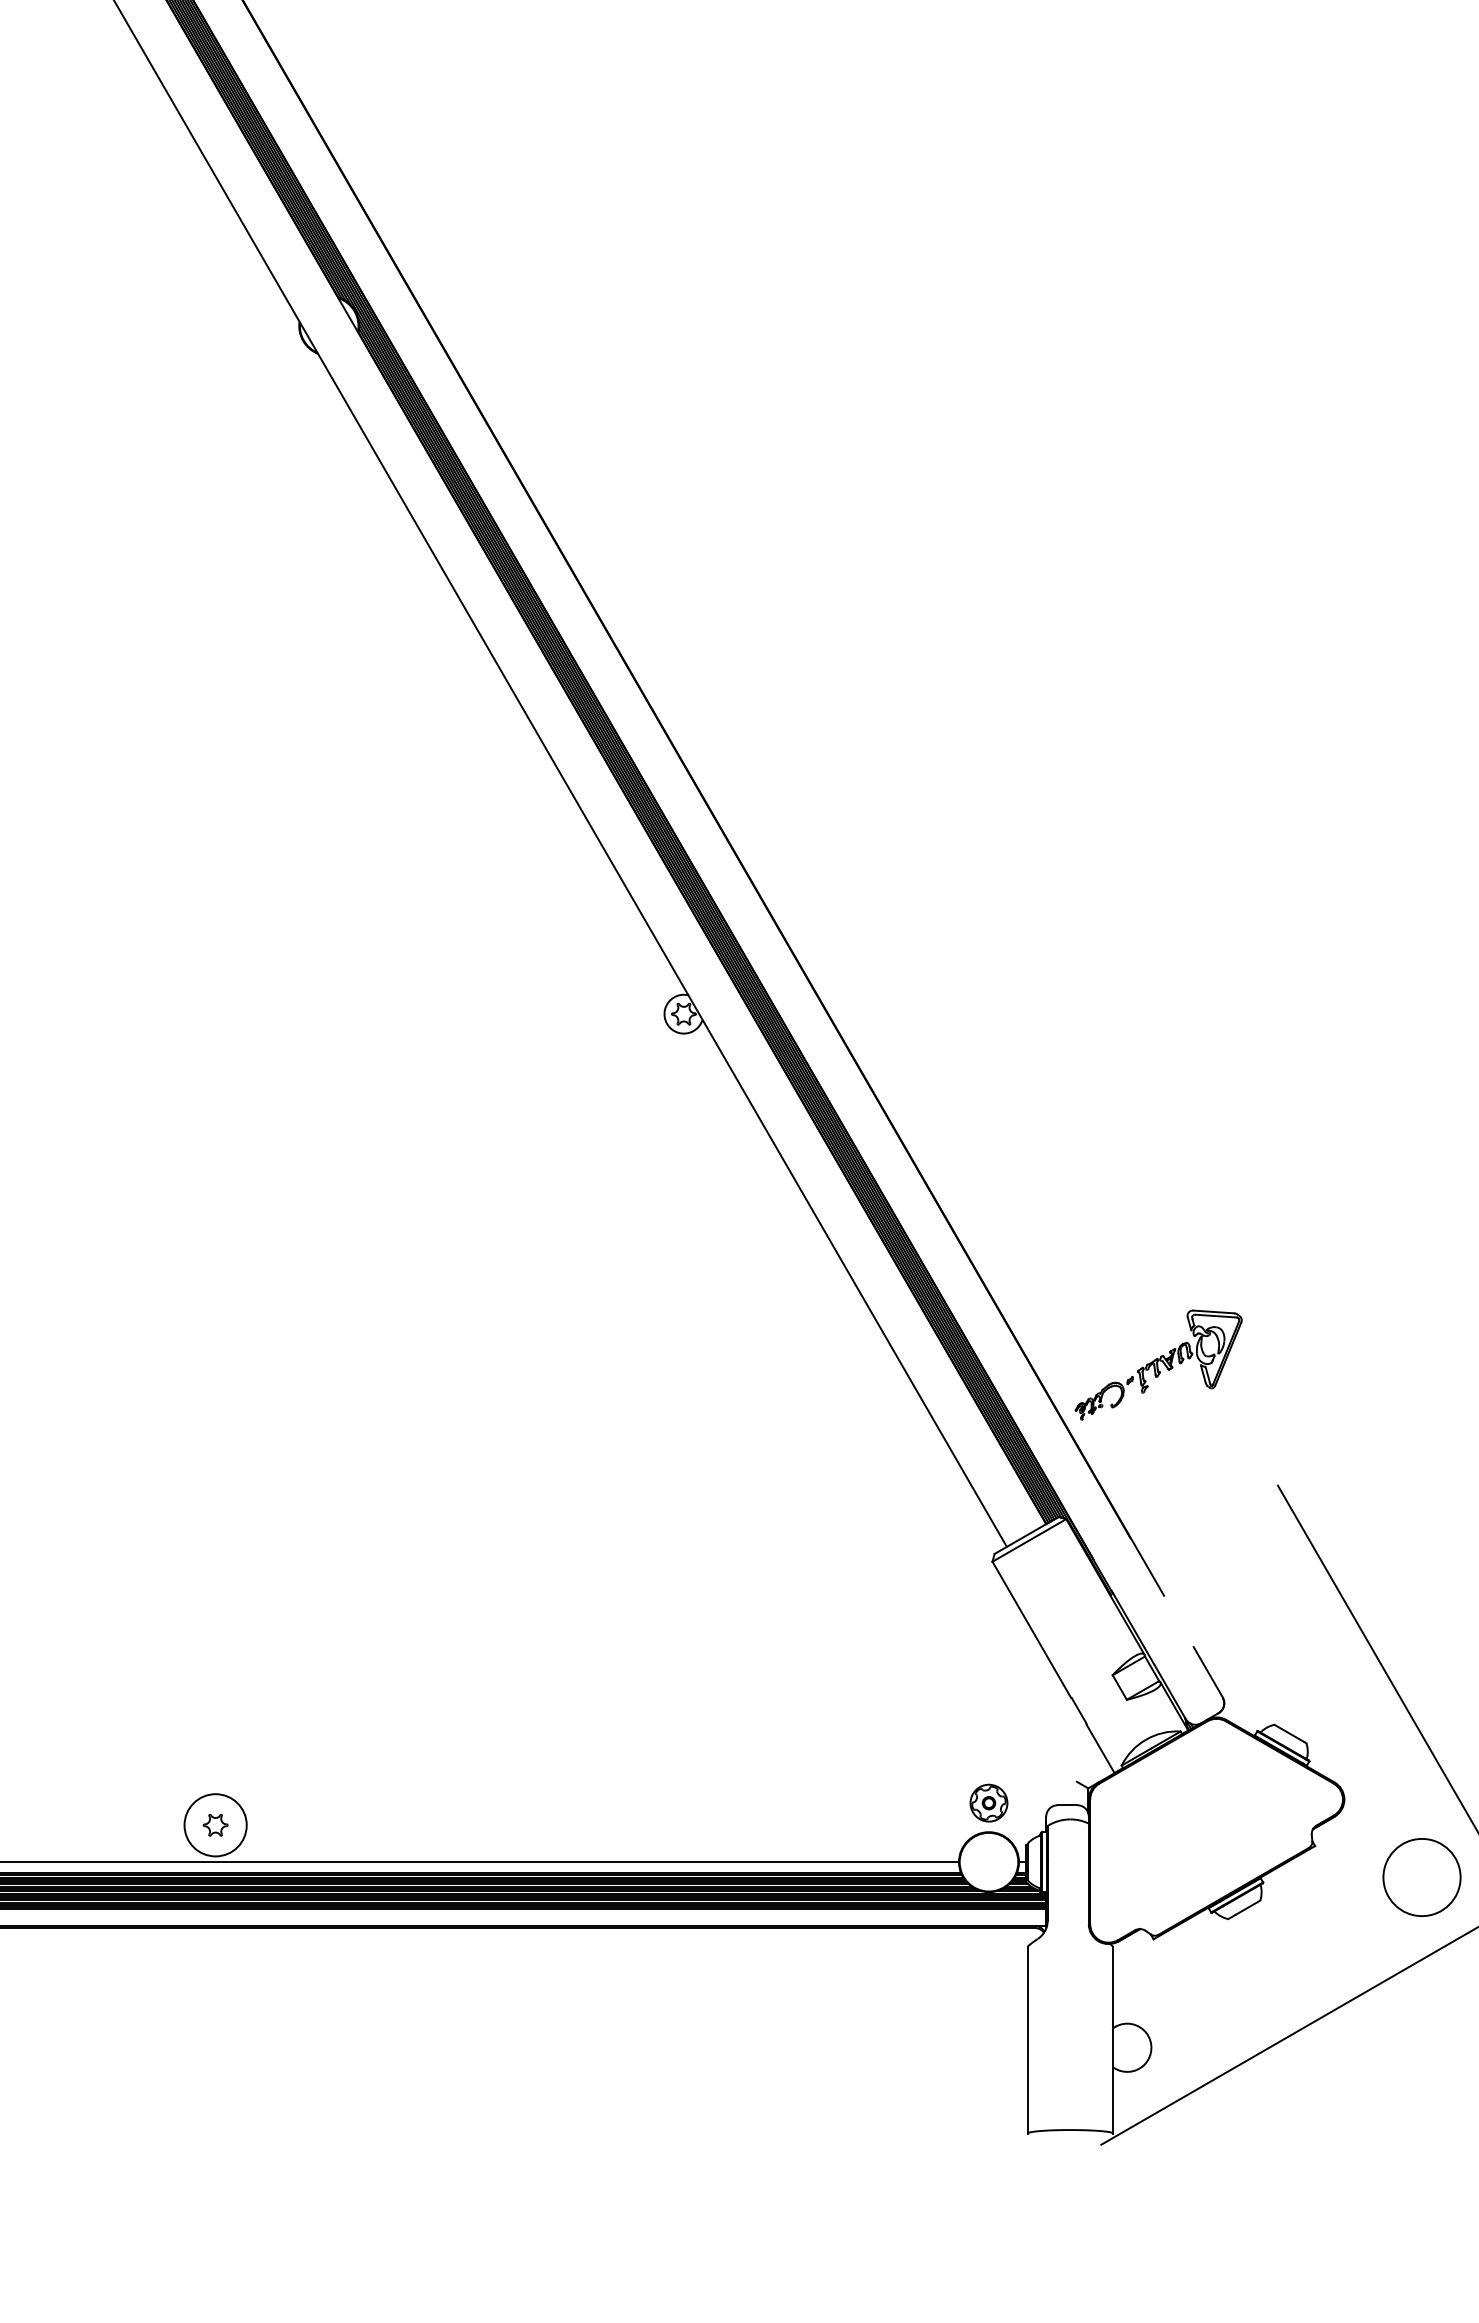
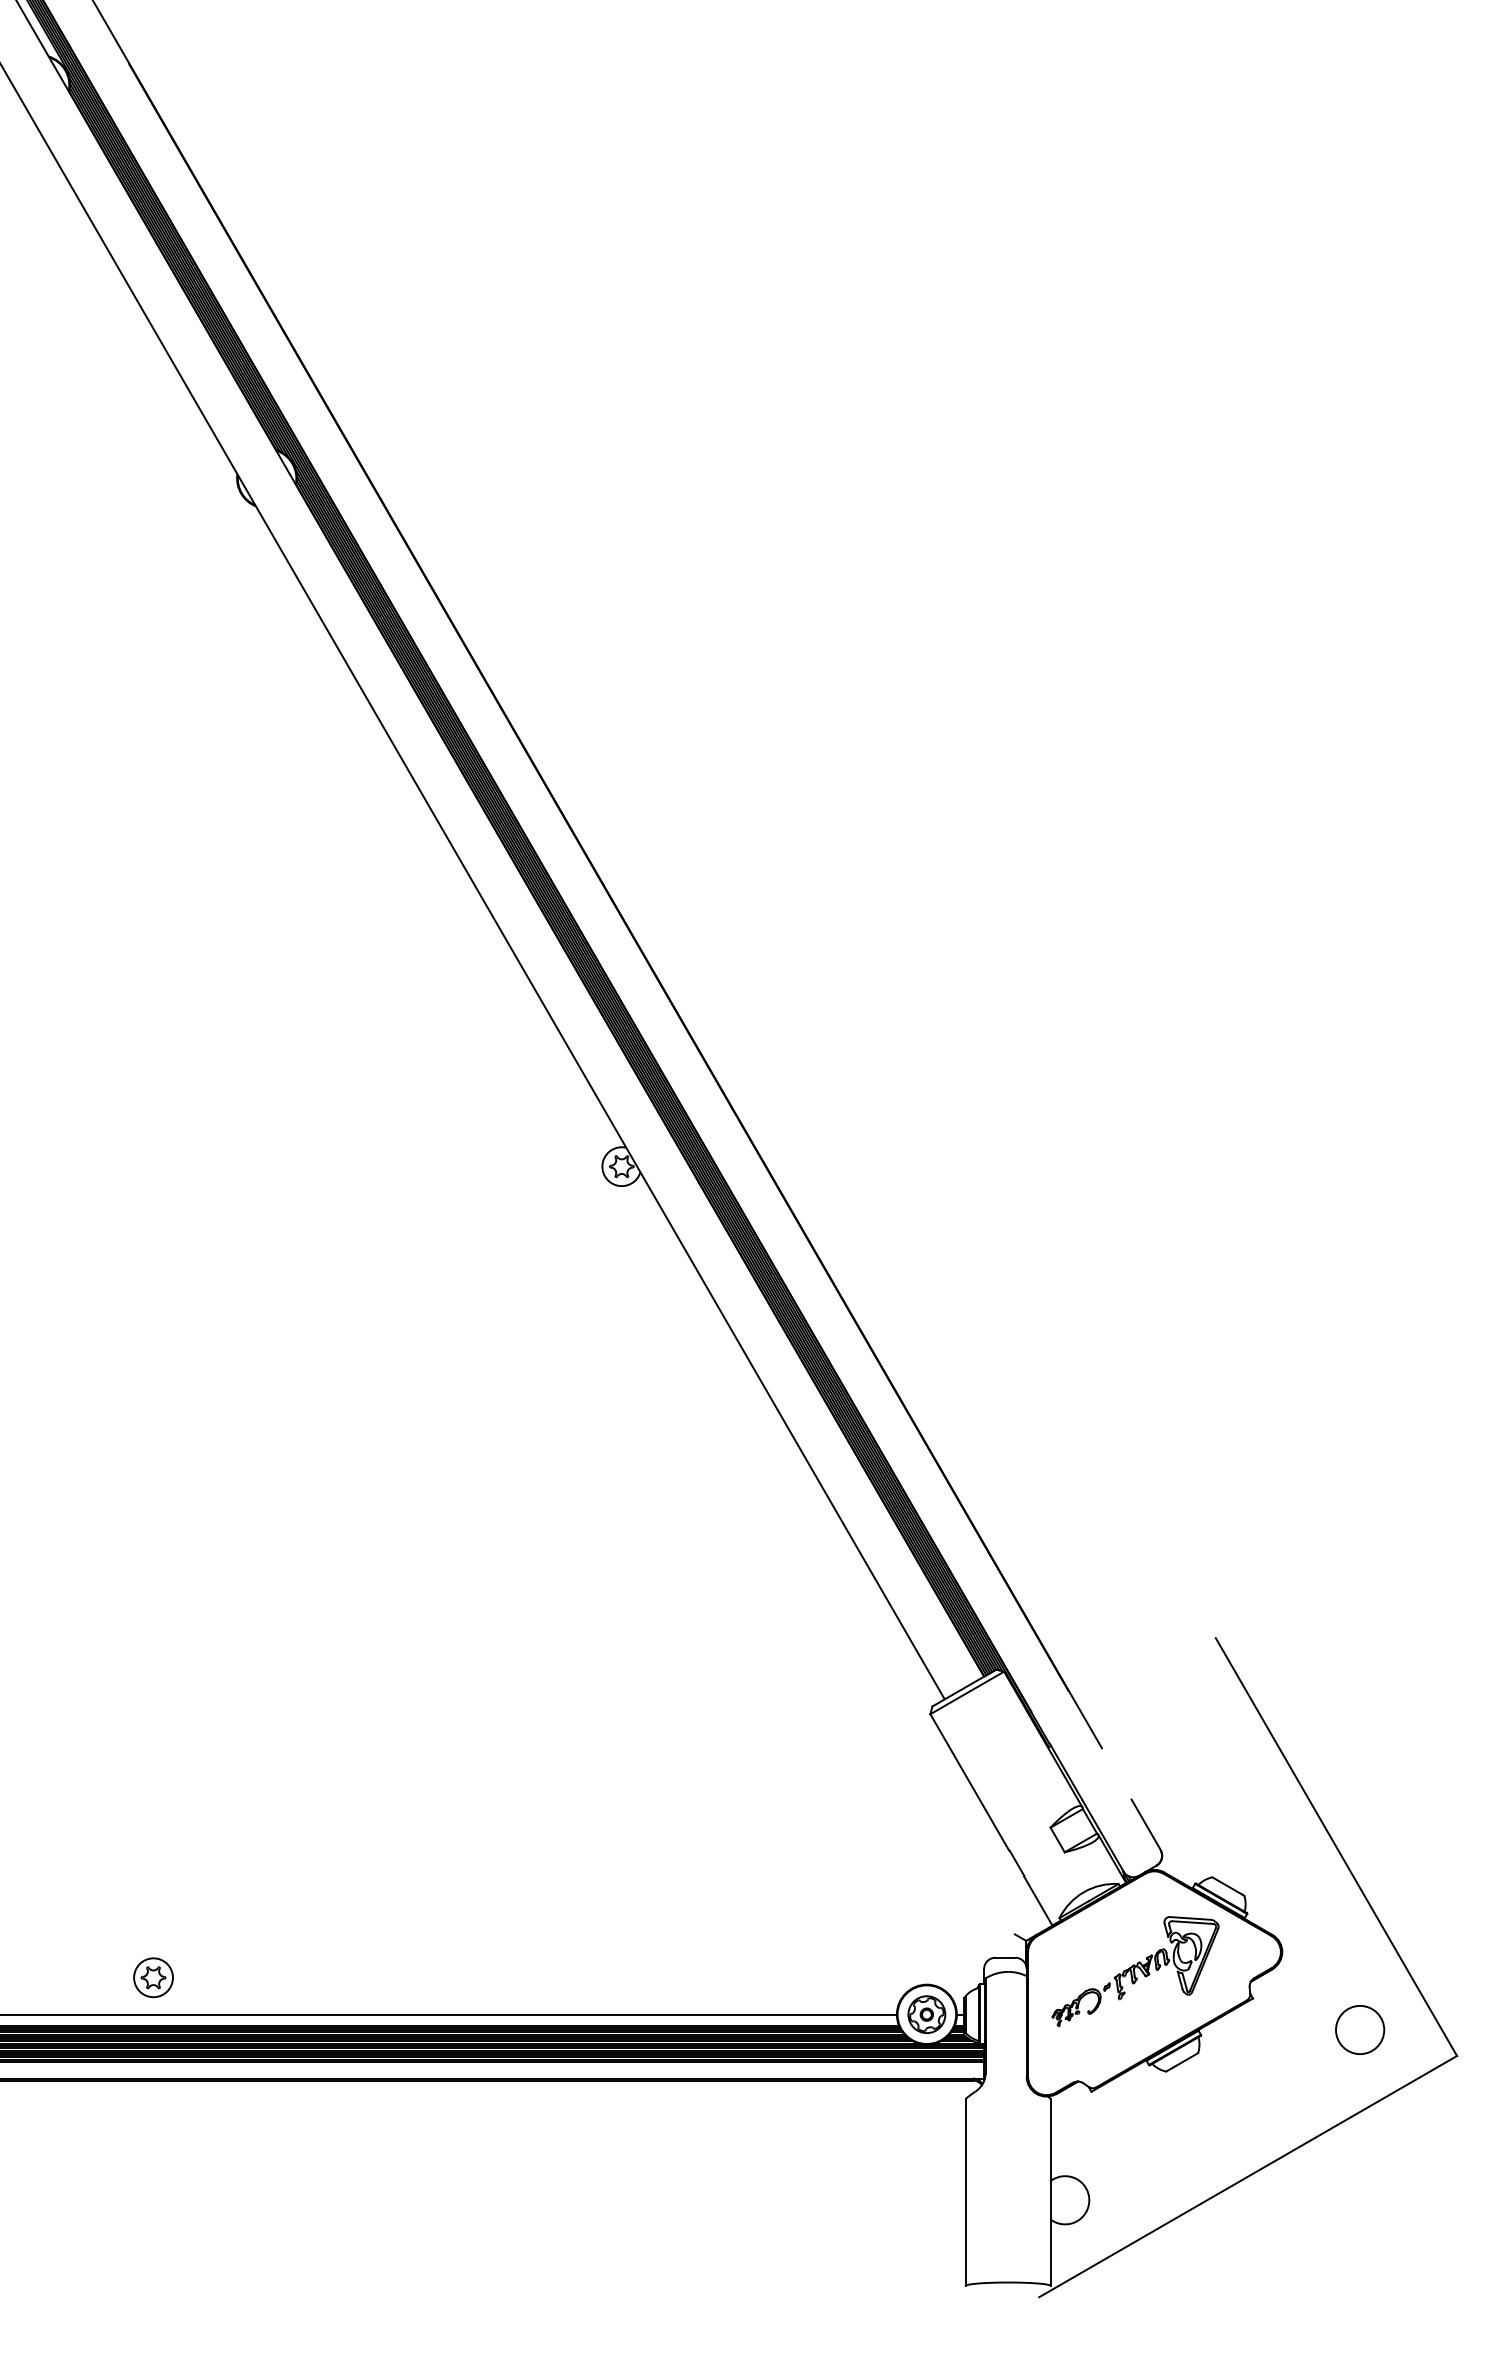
part: (1158, 1365) -> (1135, 1971), moved
part: (988, 1803) -> (926, 2014), moved
circle: (215, 1825) -> (153, 1977), size x0.62
circle: (1422, 1877) -> (1360, 2029), size x0.62

